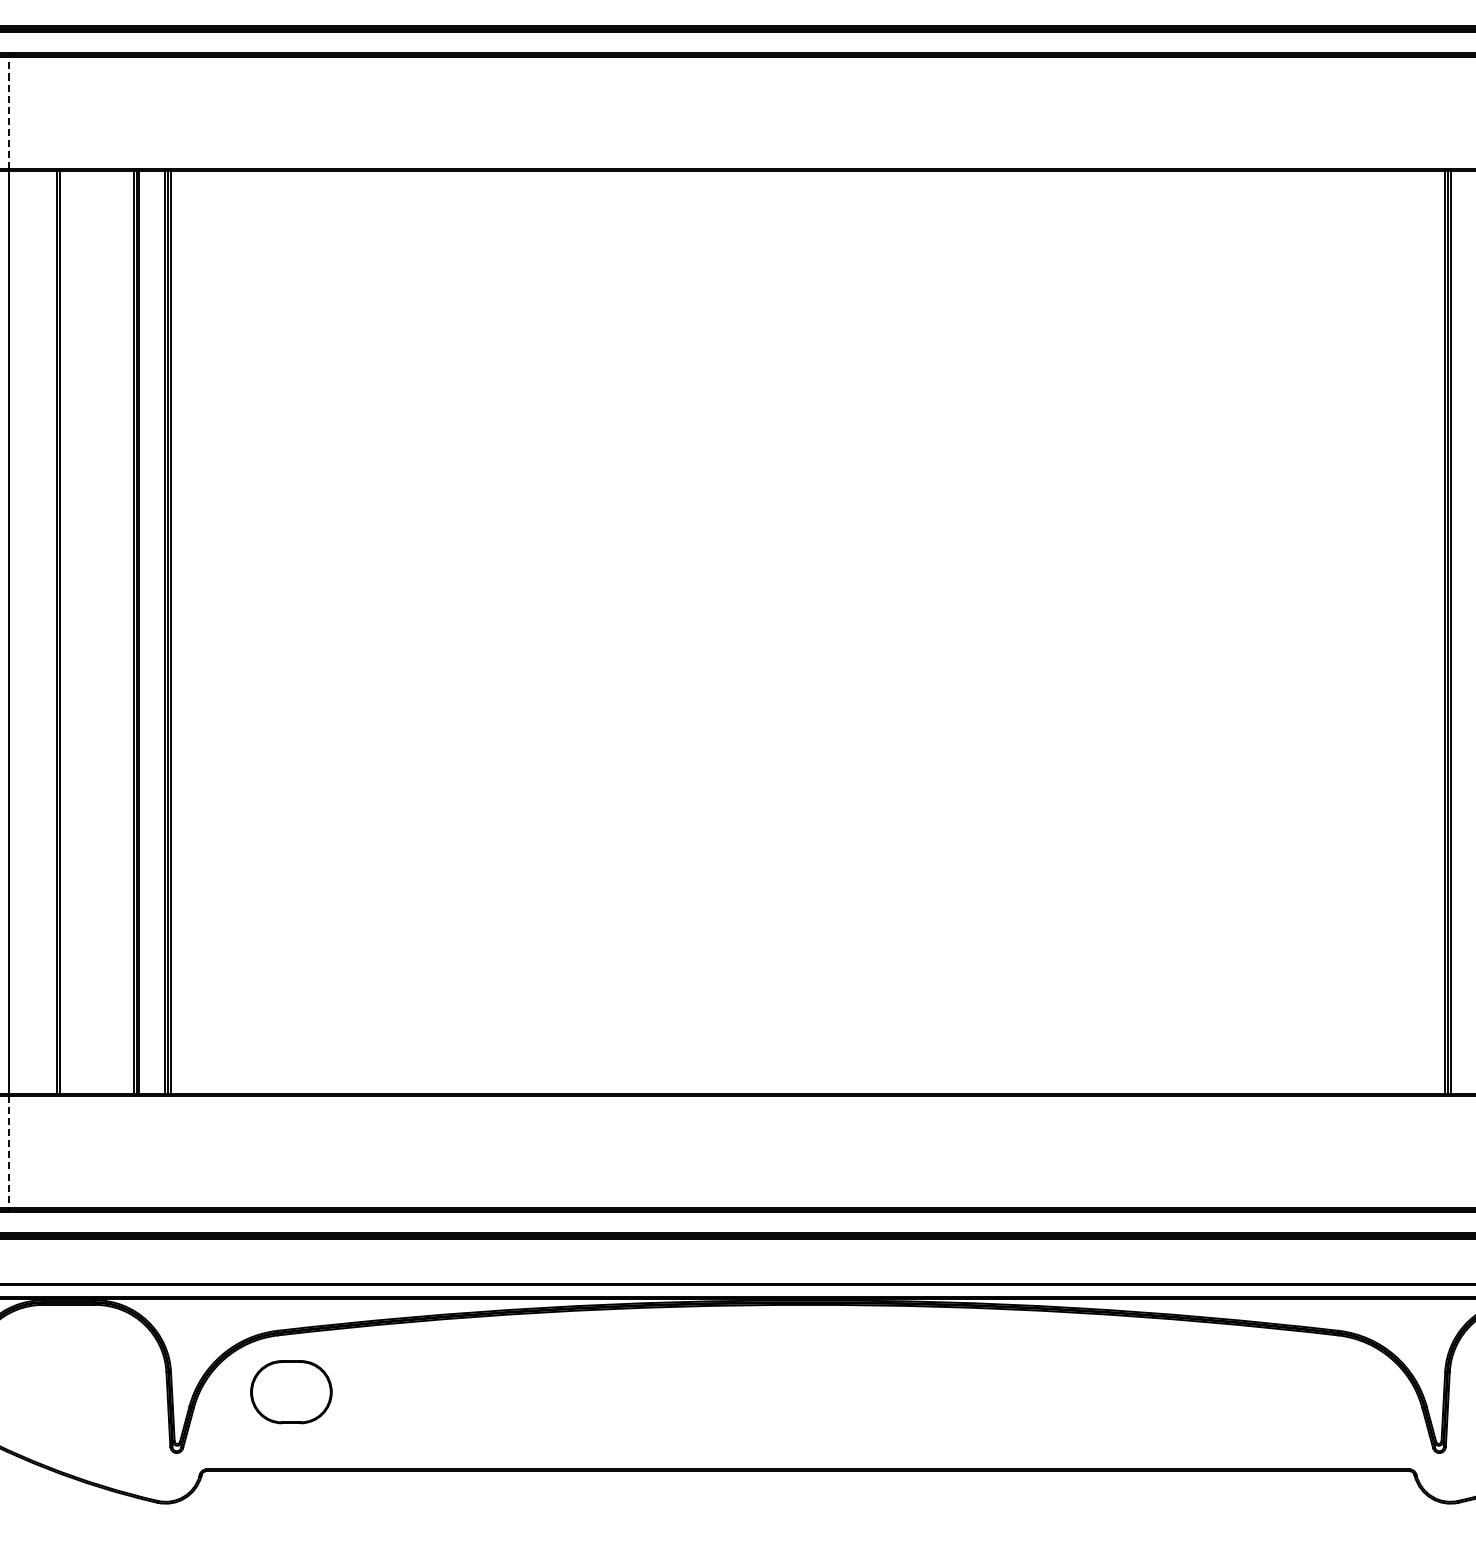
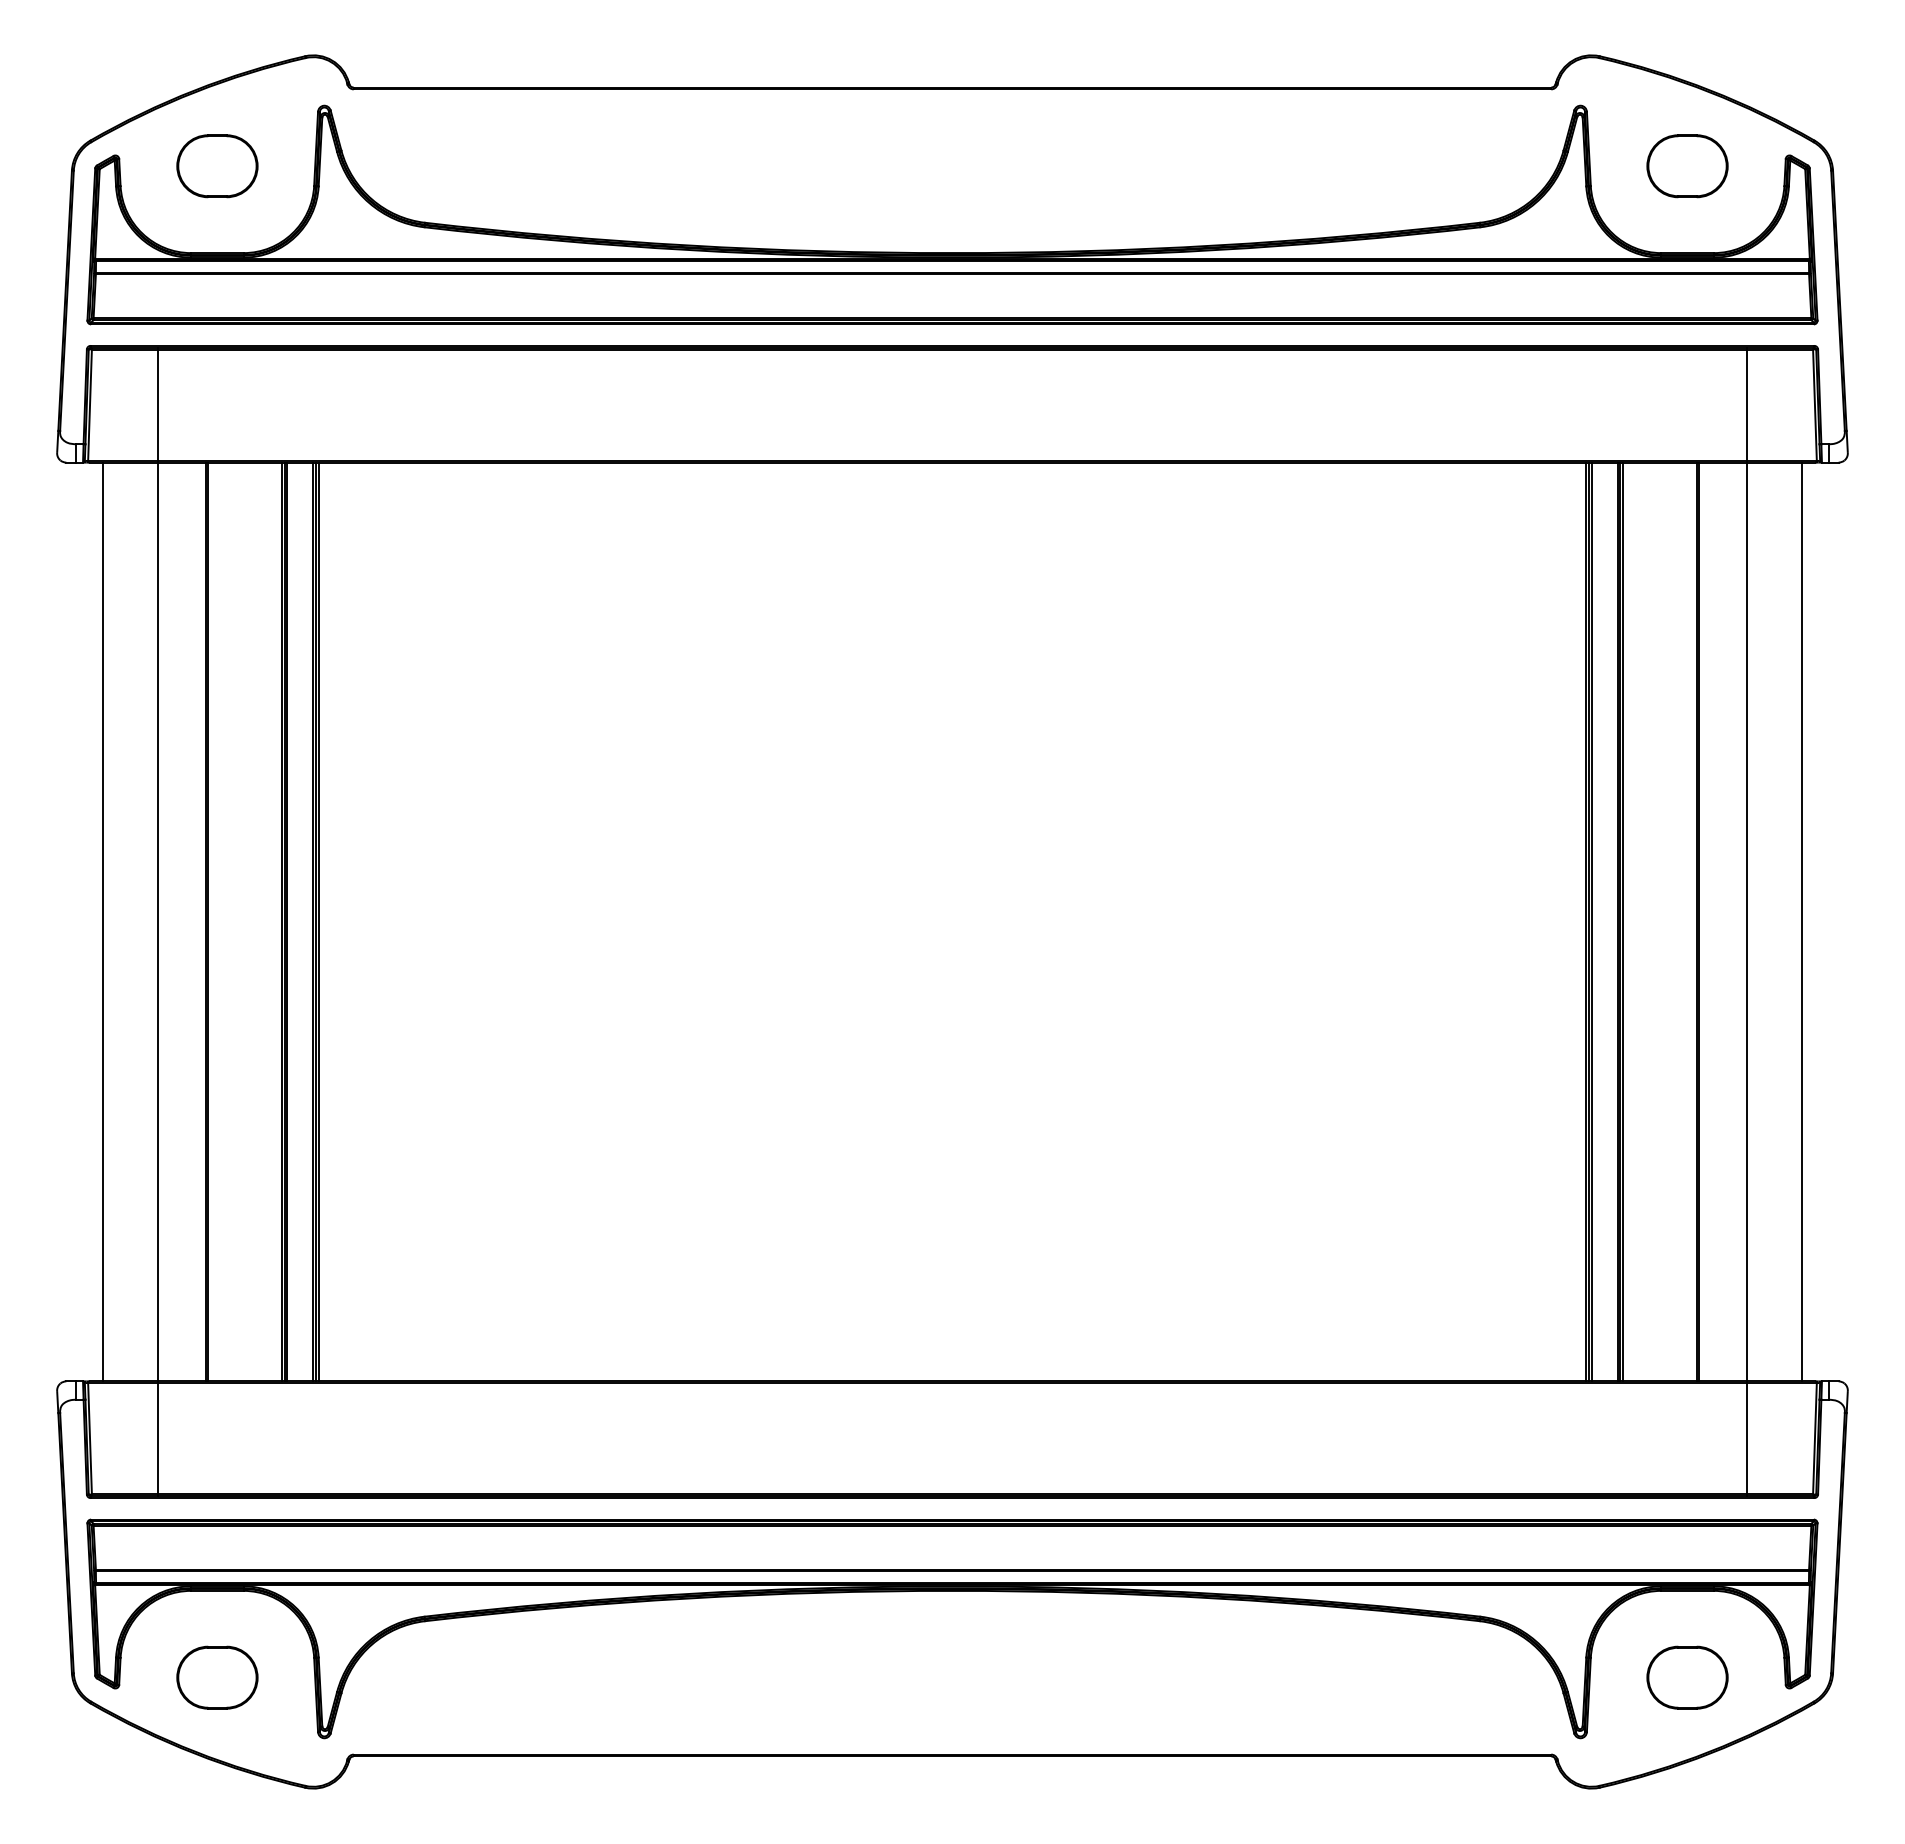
line: (8, 113) -> (157, 405), dashed -> solid
line: (8, 1151) -> (157, 1438), dashed -> solid
part: (291, 1391) -> (217, 1677), moved

